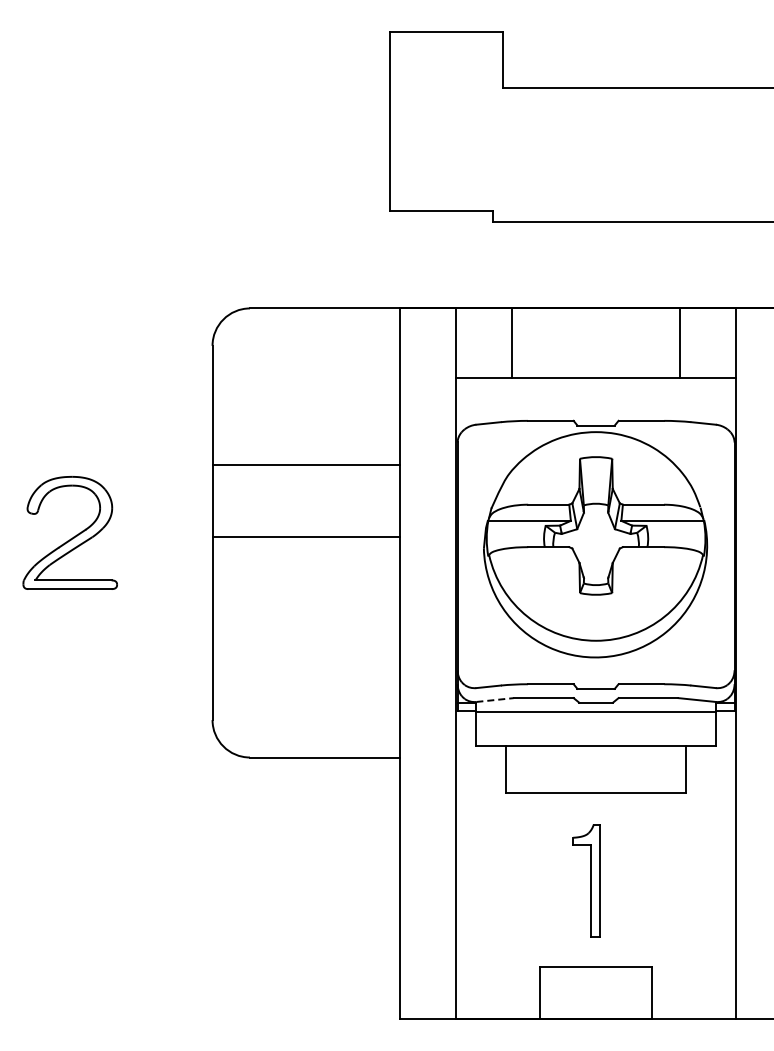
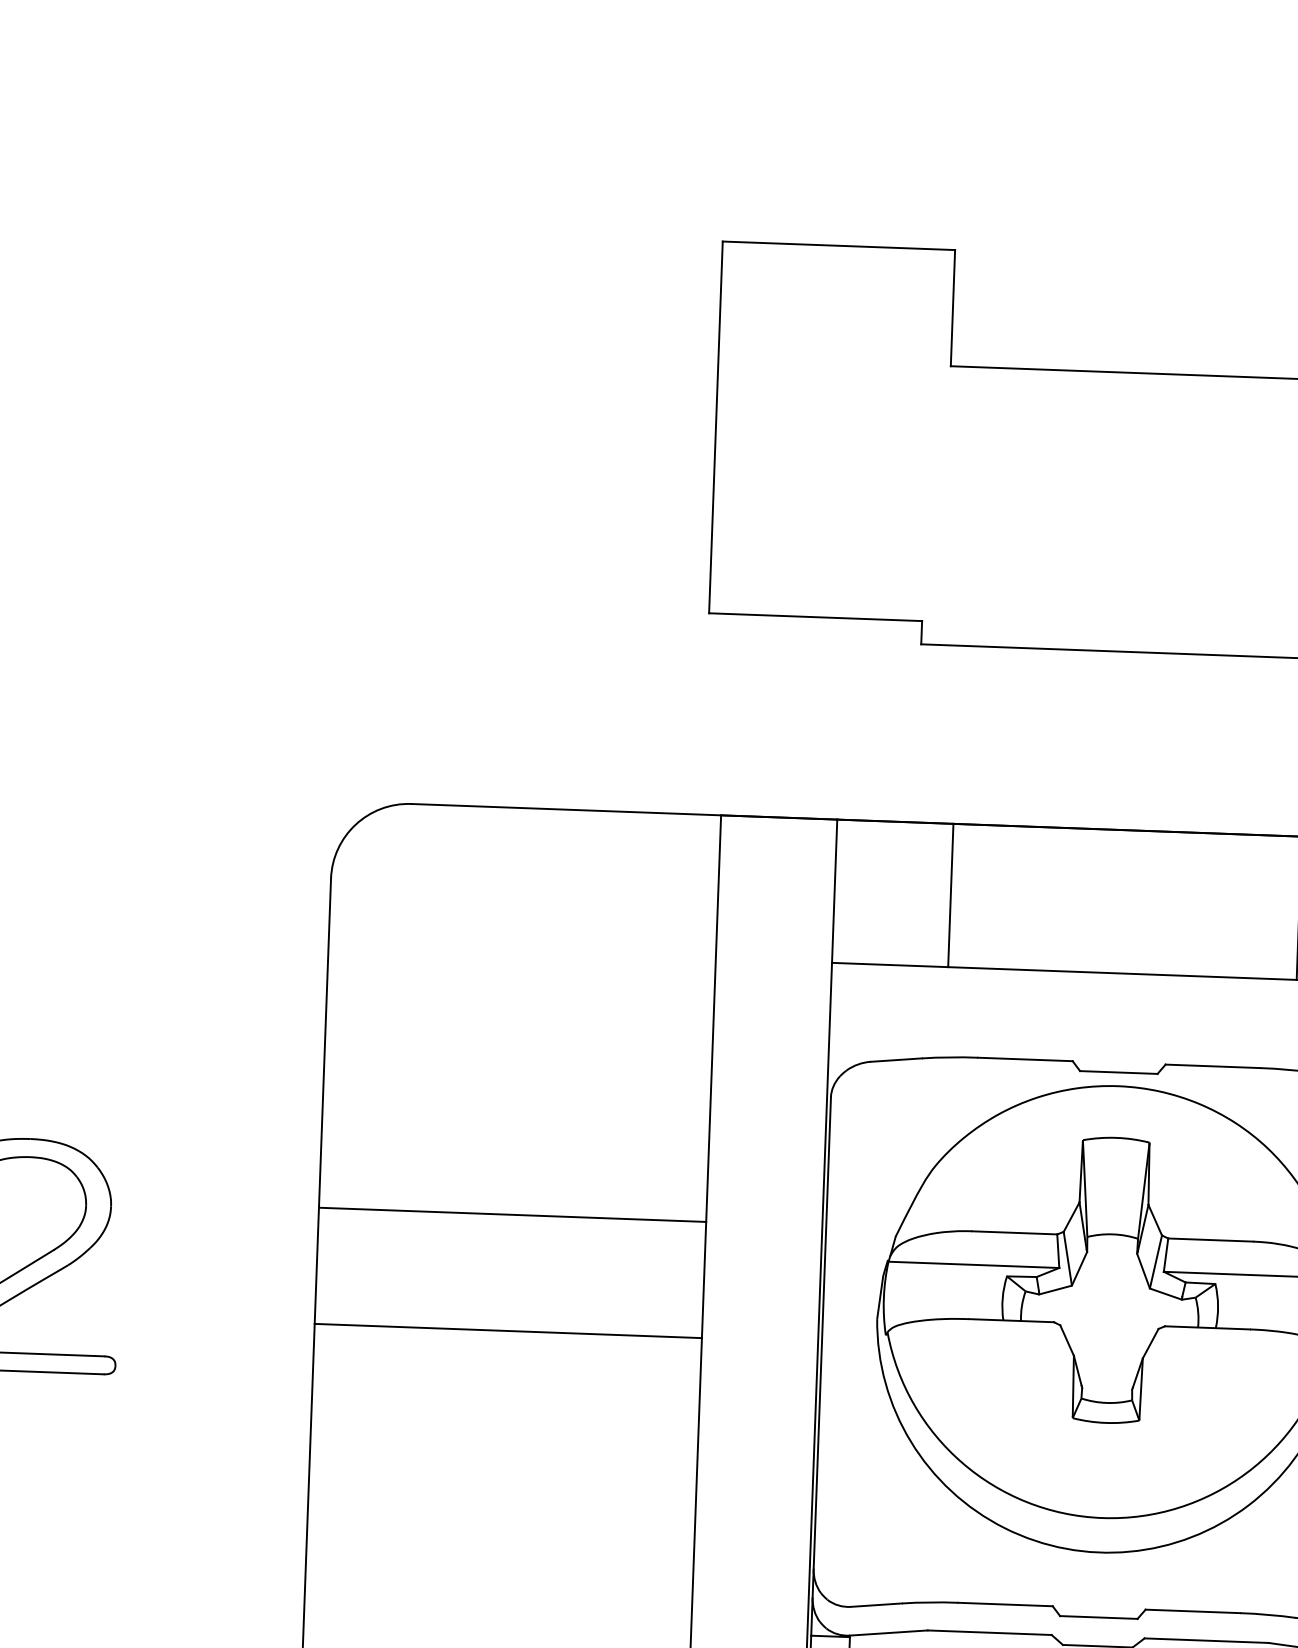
line: (305, 464) -> (511, 1213), moved
line: (305, 537) -> (507, 1331), moved
line: (495, 700) -> (889, 1633), dashed -> solid

